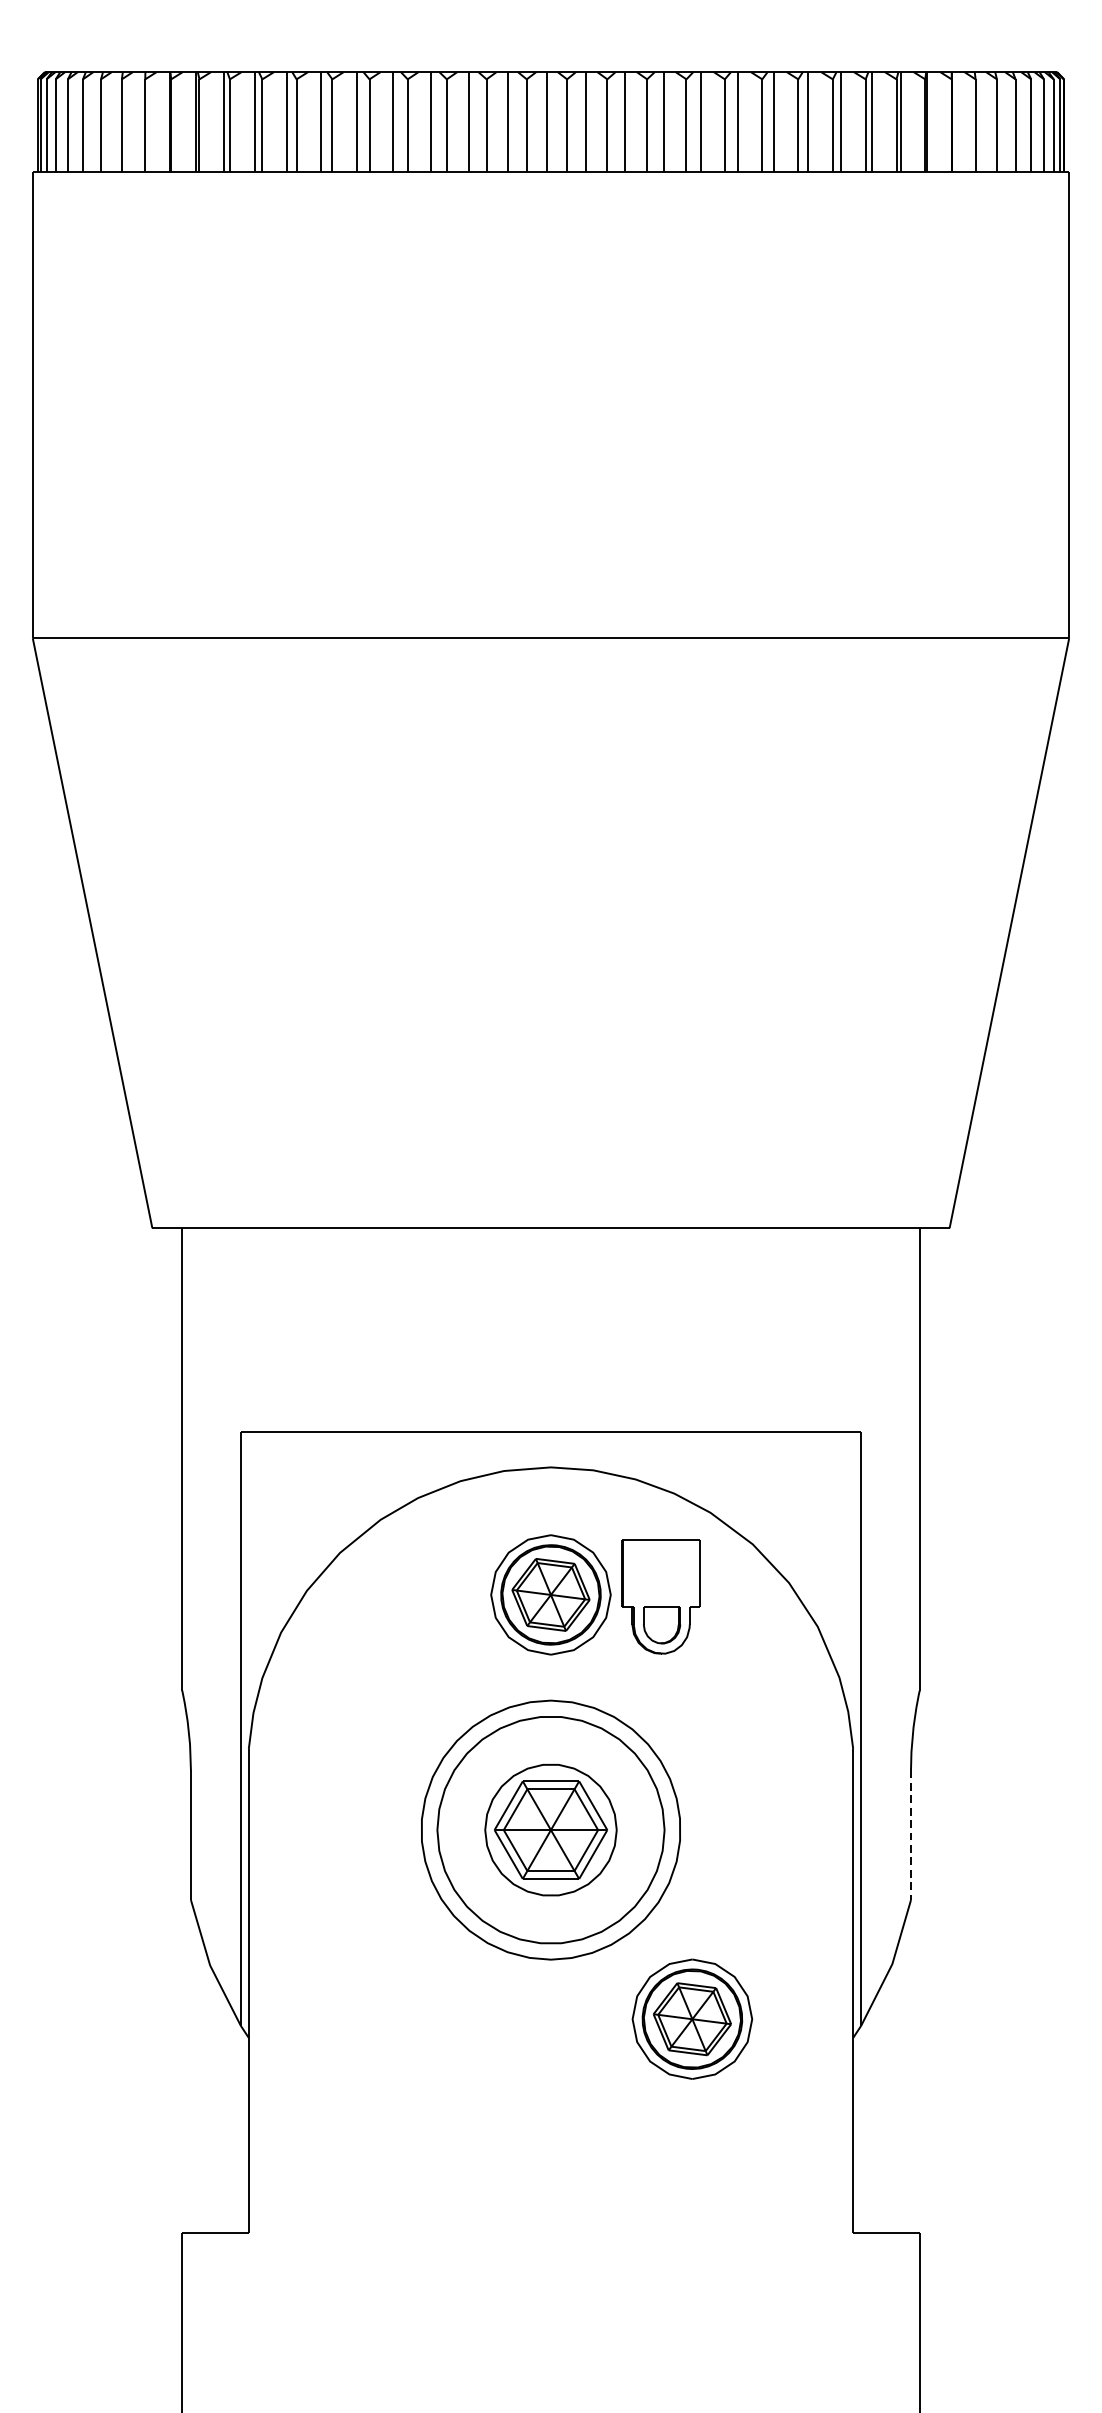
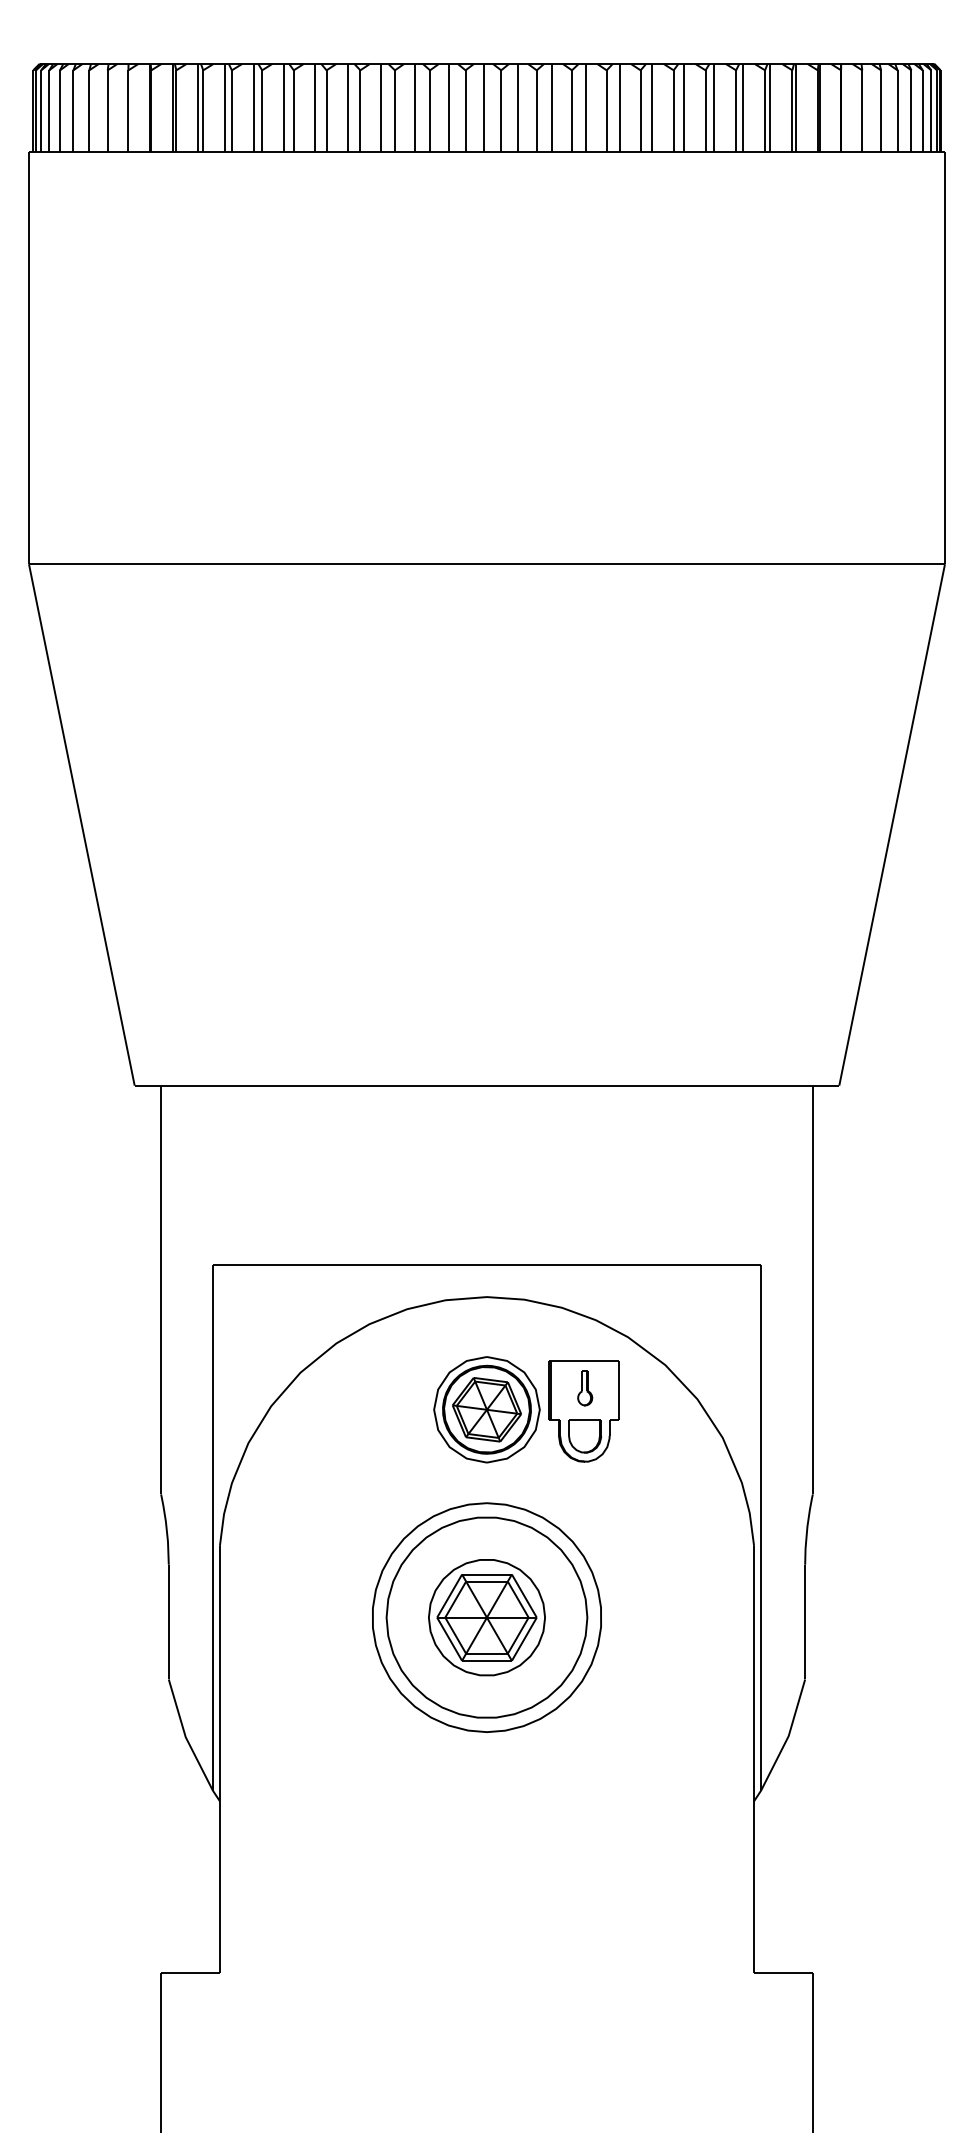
part: (662, 1570) -> (585, 1388), added
line: (911, 1835) -> (805, 1622), dashed -> solid
part: (691, 2018) -> (611, 1784), removed

